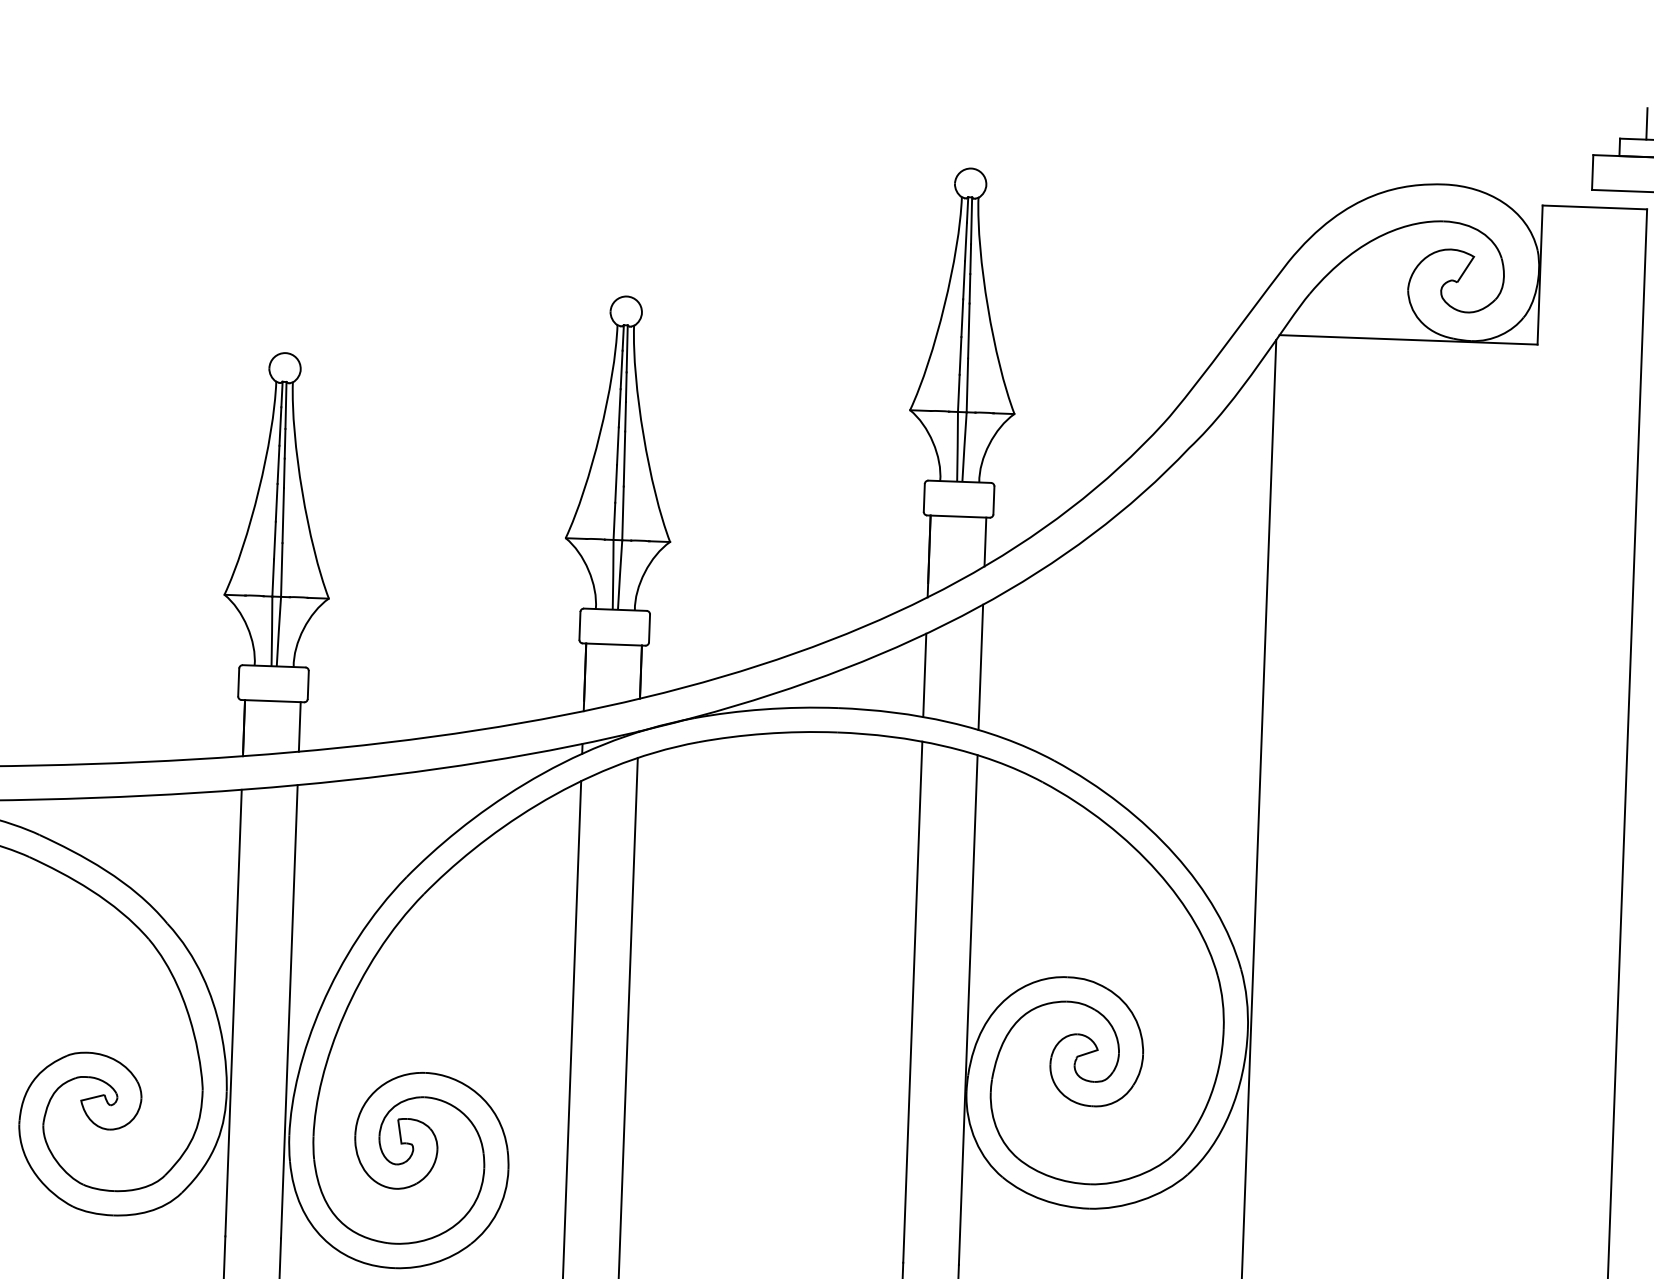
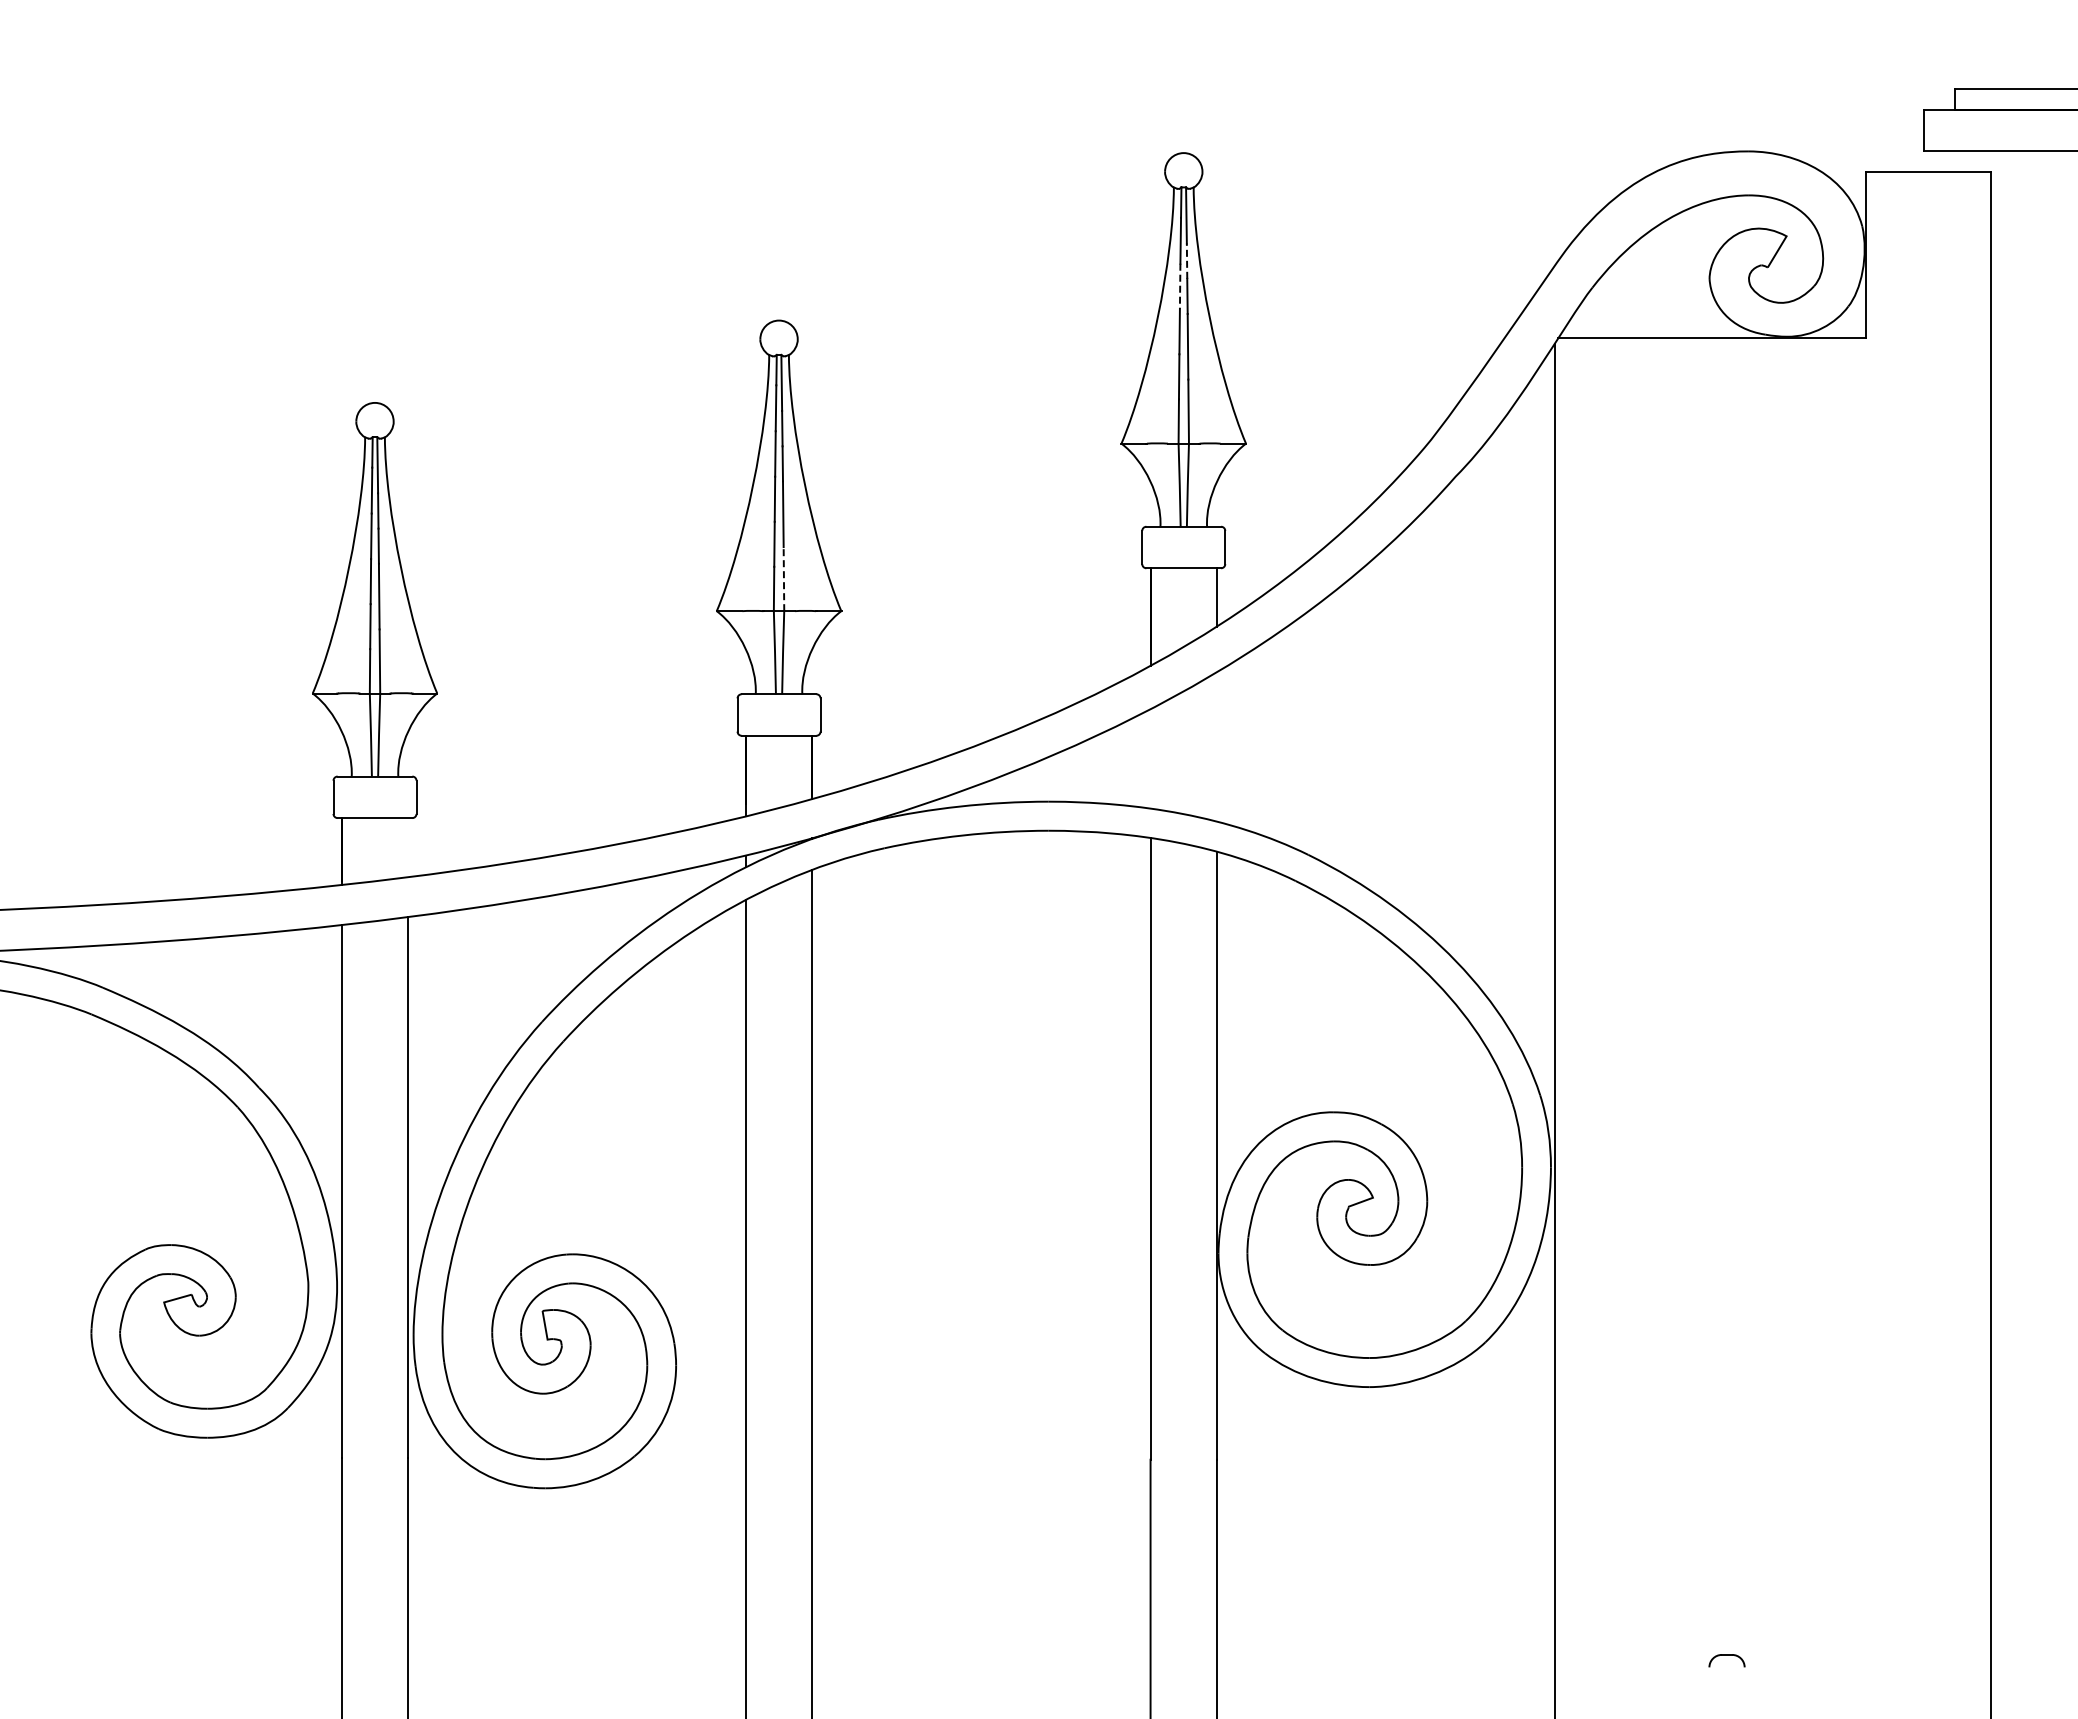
line: (1646, 124) -> (1986, 70), removed
line: (971, 259) -> (1187, 261), solid -> dashed
line: (964, 280) -> (1180, 286), solid -> dashed
line: (622, 512) -> (783, 578), solid -> dashed
line: (980, 666) -> (1216, 746), removed
line: (924, 675) -> (1150, 758), removed
line: (300, 726) -> (408, 847), removed

